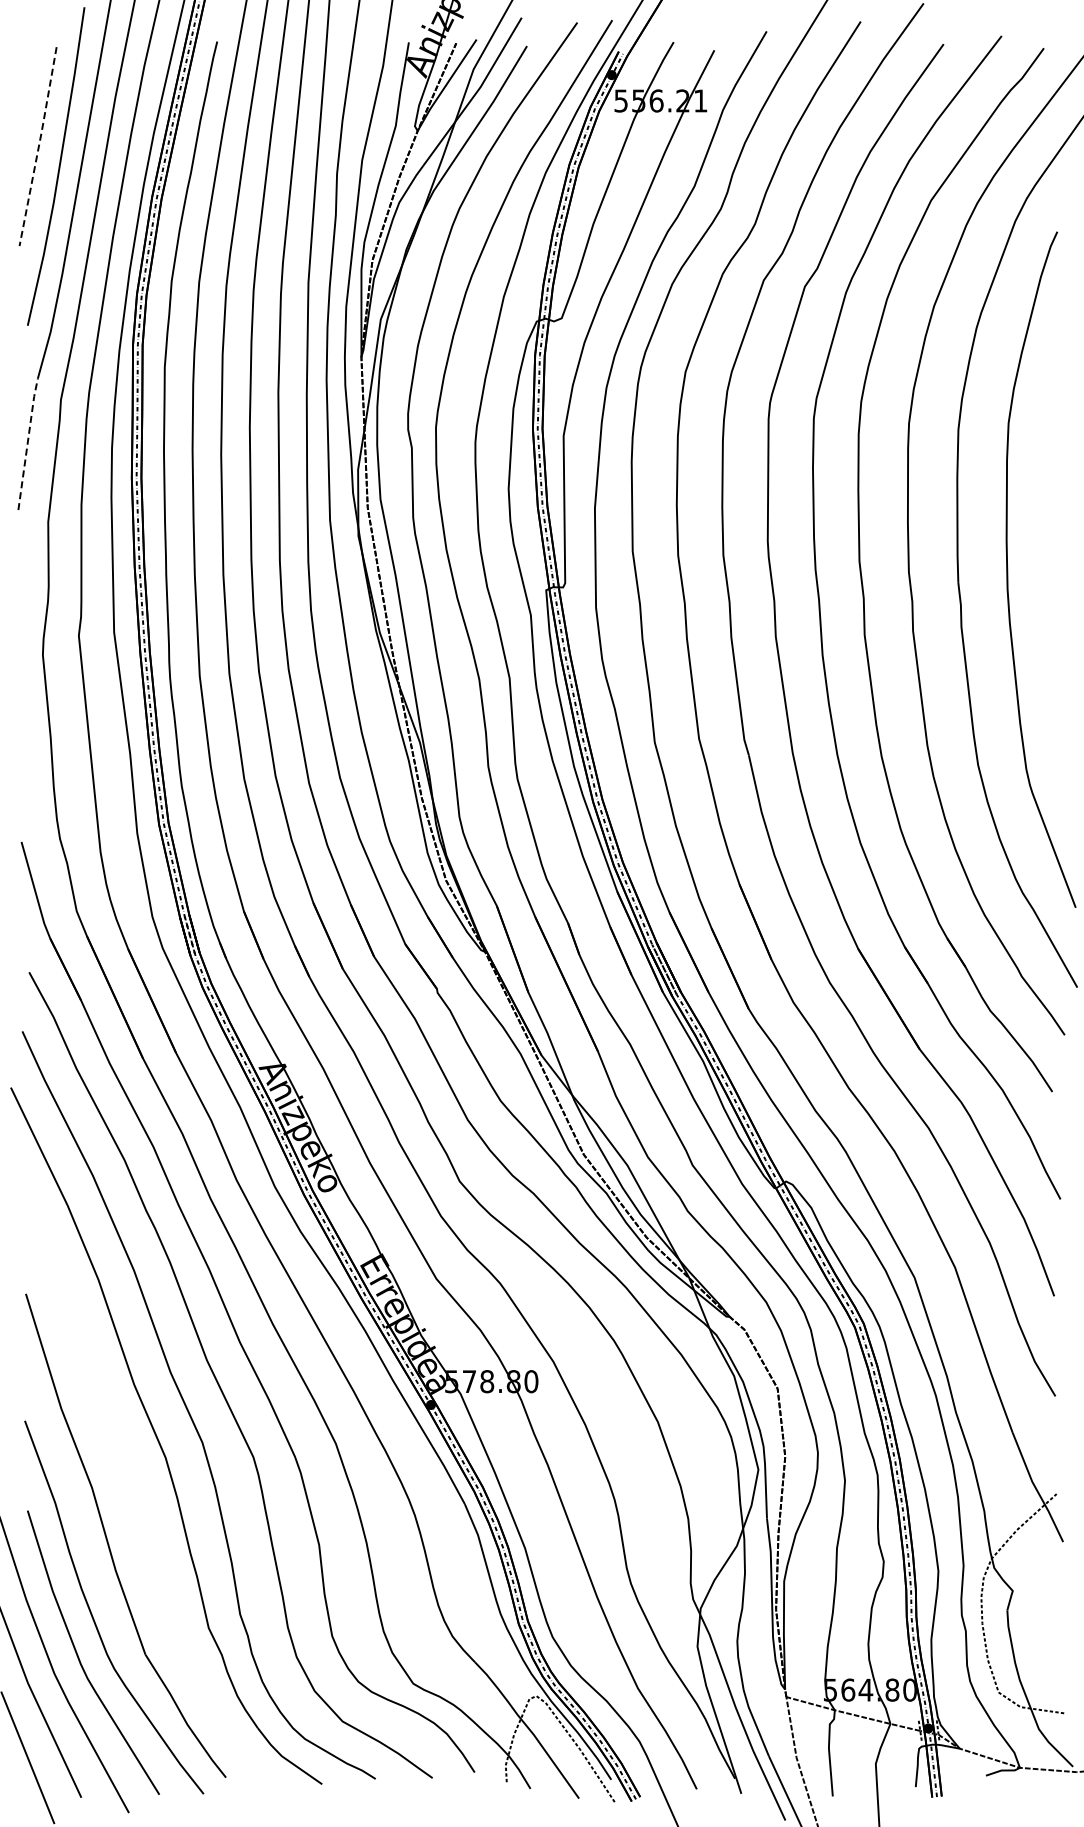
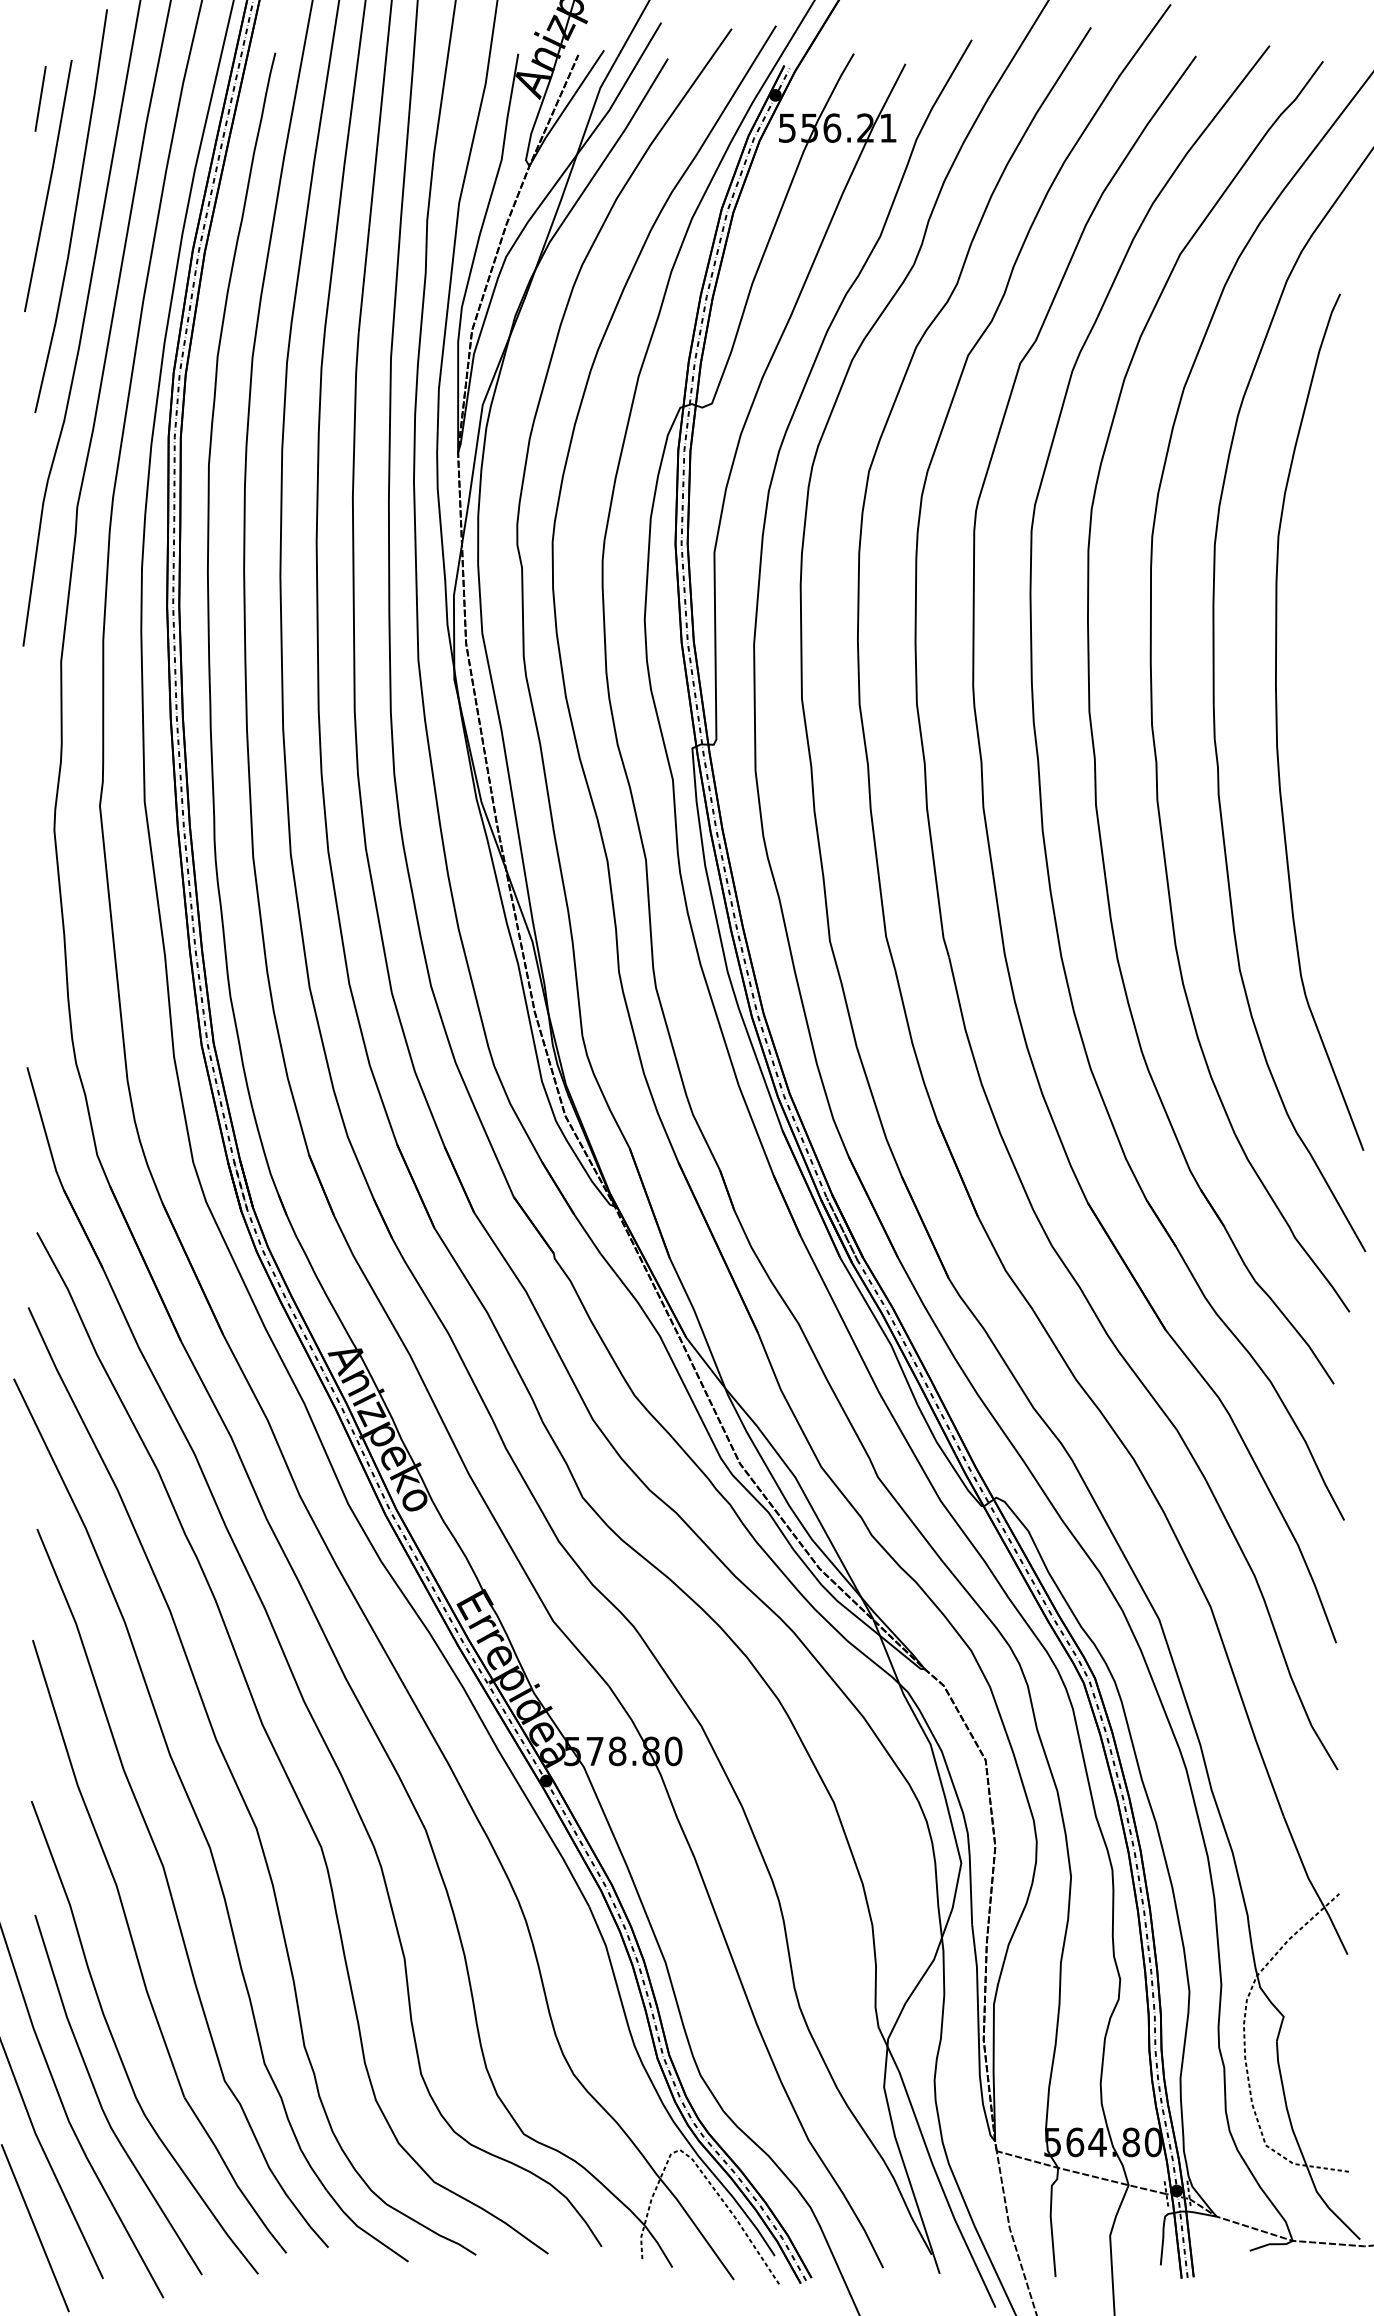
line: (31, 77) -> (39, 98), added
line: (38, 146) -> (48, 185), dashed -> solid
line: (27, 443) -> (34, 562), dashed -> solid
curve: (135, 1492) -> (171, 1891), added

